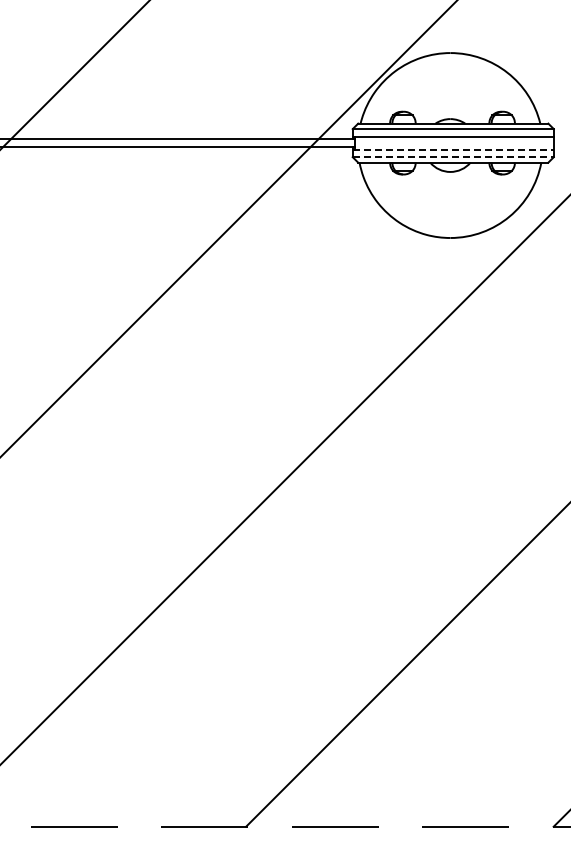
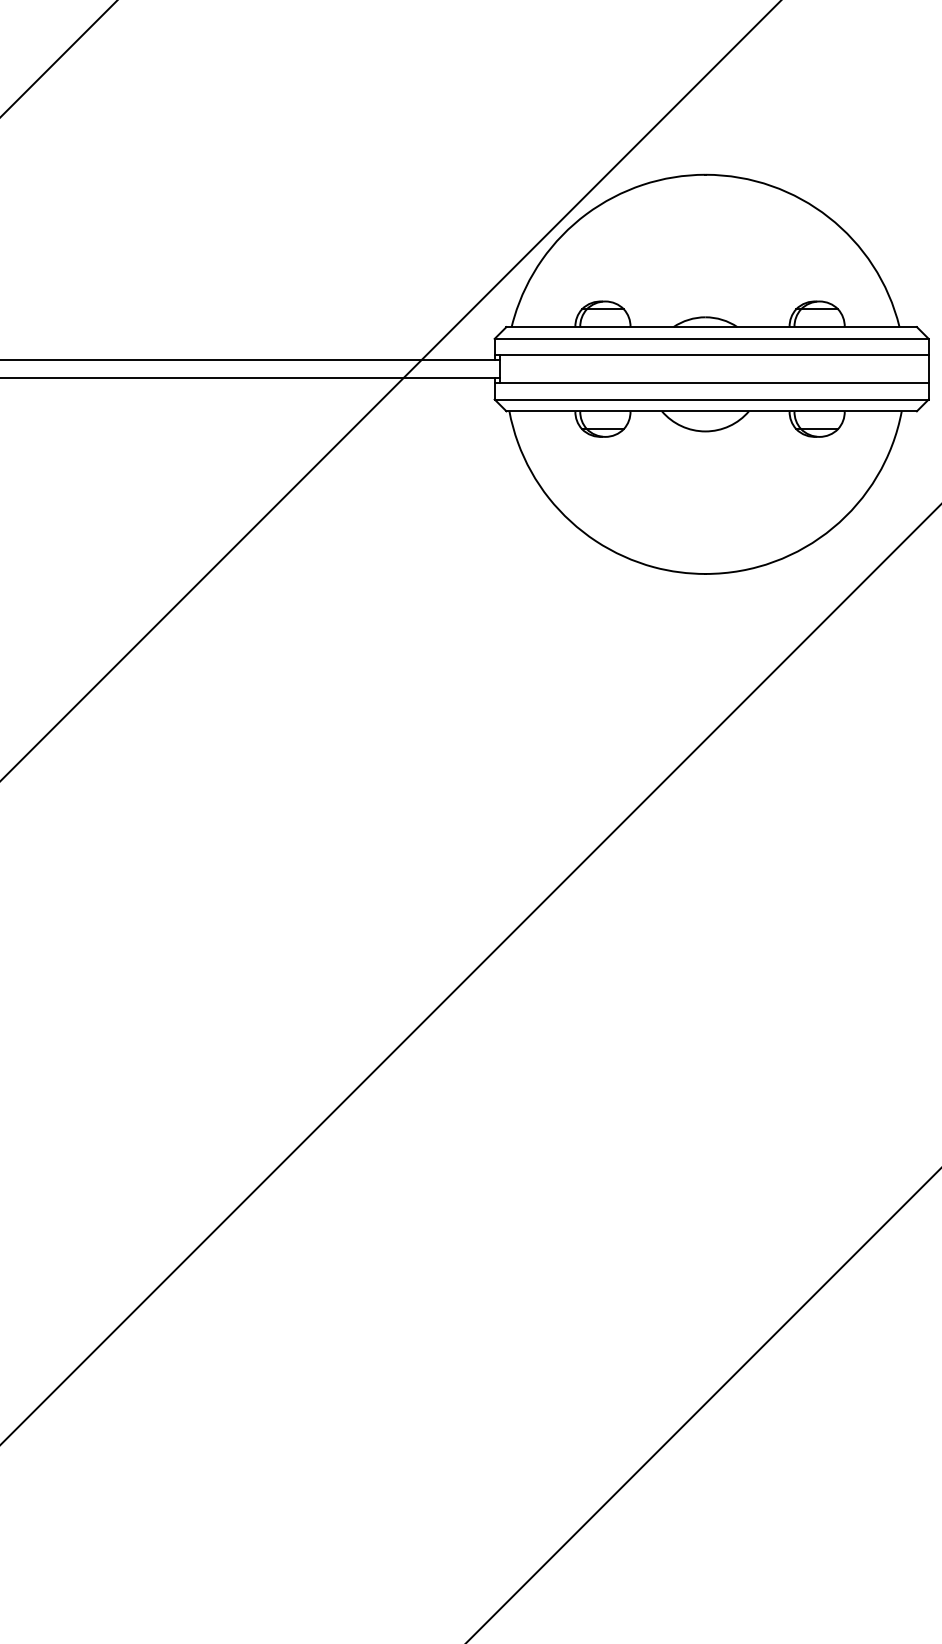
line: (453, 149) -> (712, 382), dashed -> solid
line: (453, 157) -> (712, 400), dashed -> solid

